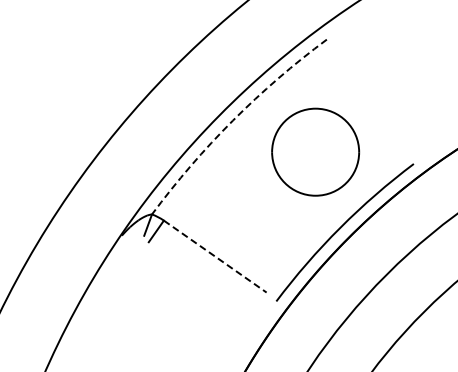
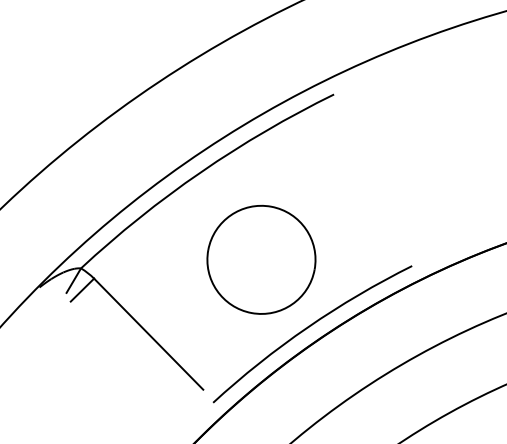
arc: (232, 120) -> (200, 171), dashed -> solid
part: (315, 151) -> (261, 258), moved
line: (215, 256) -> (149, 334), dashed -> solid

